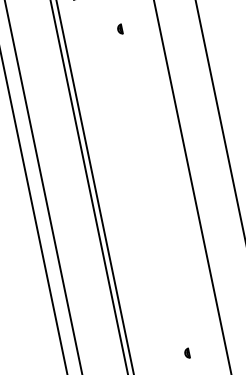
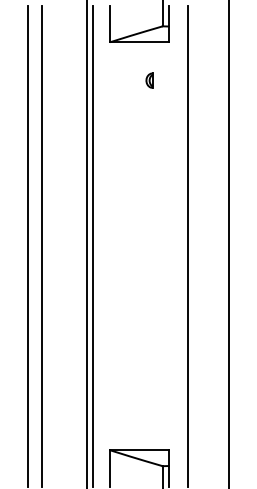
part: (119, 29) -> (148, 80), size x1.6
part: (186, 353) -> (148, 411), removed

